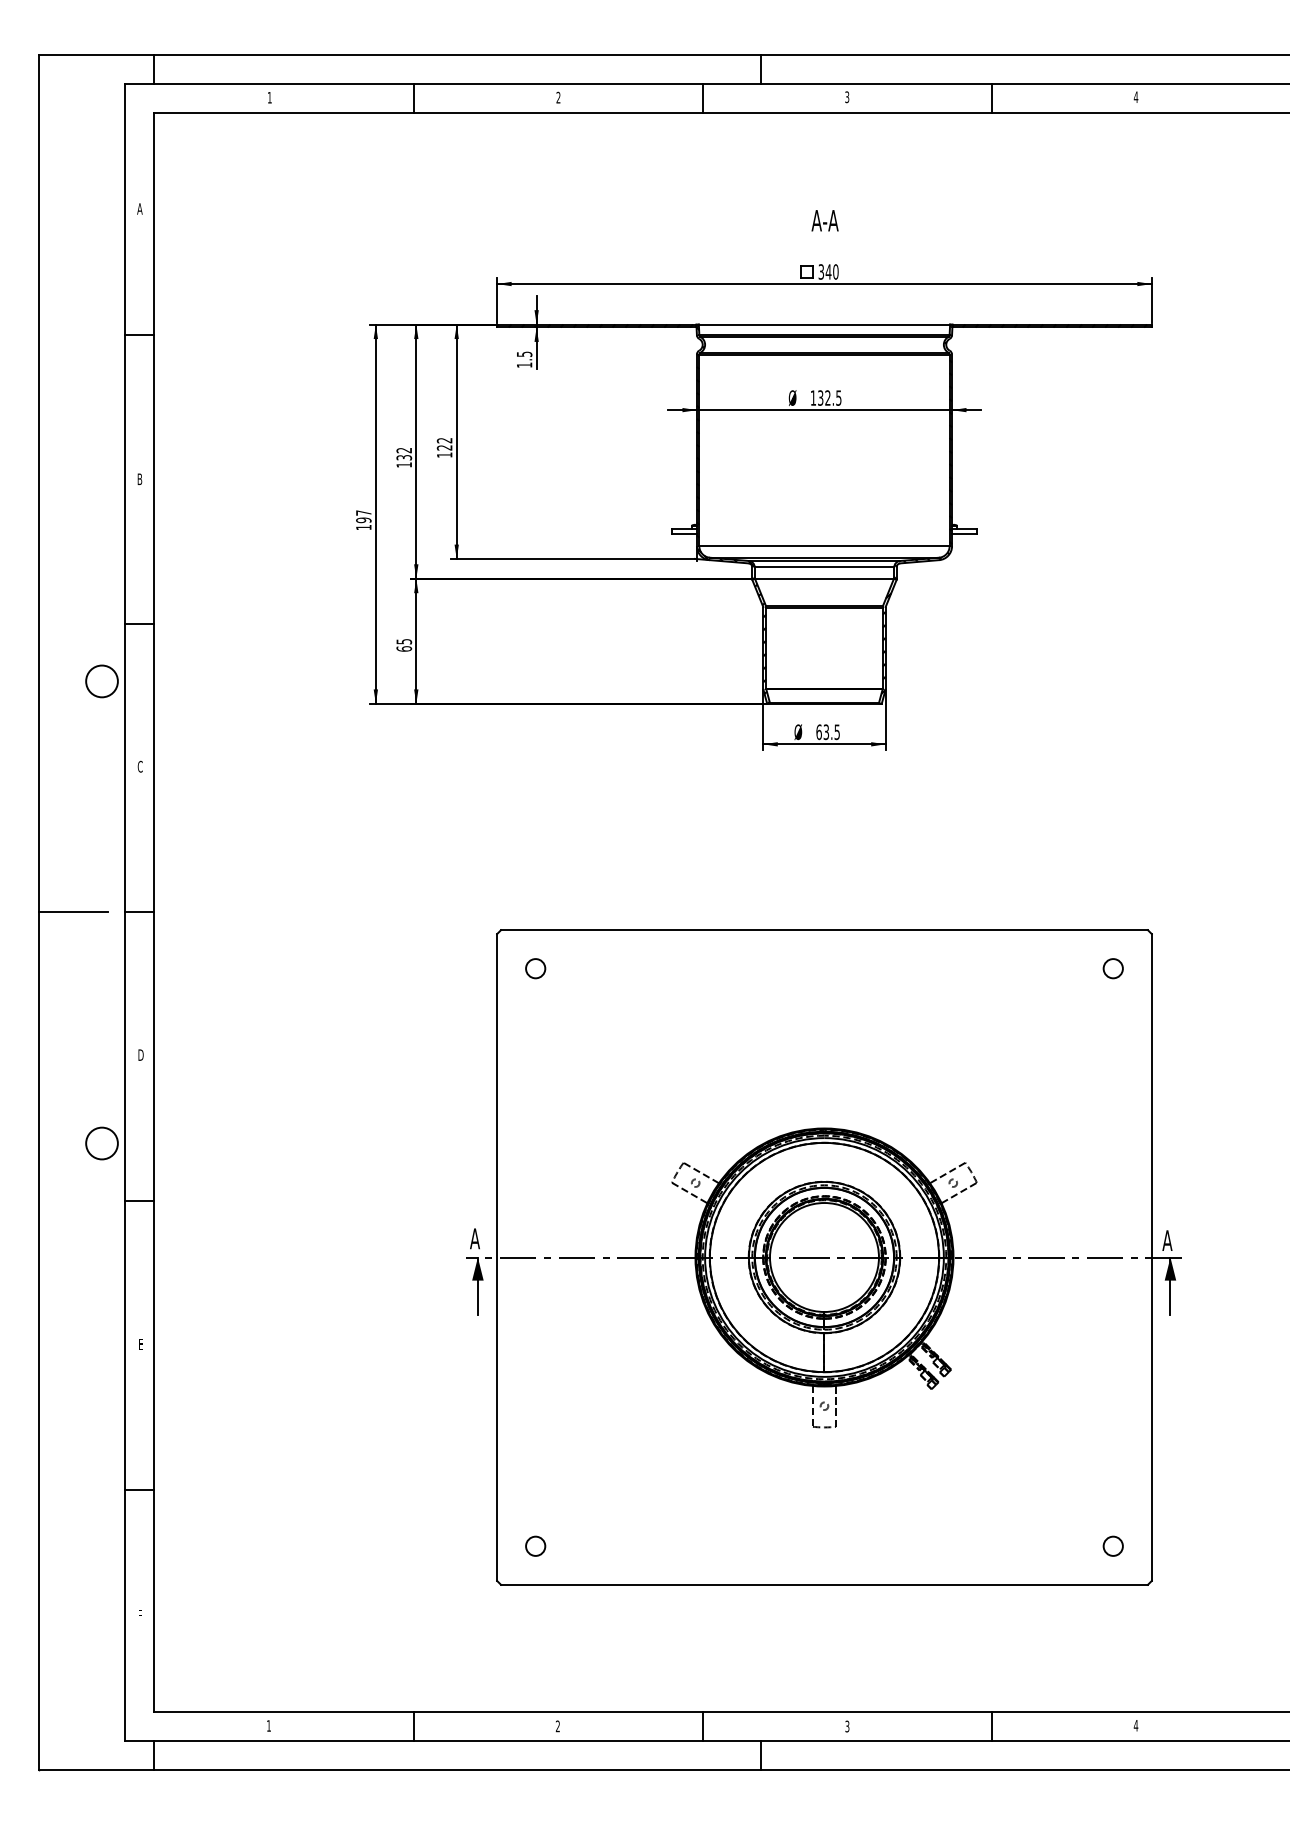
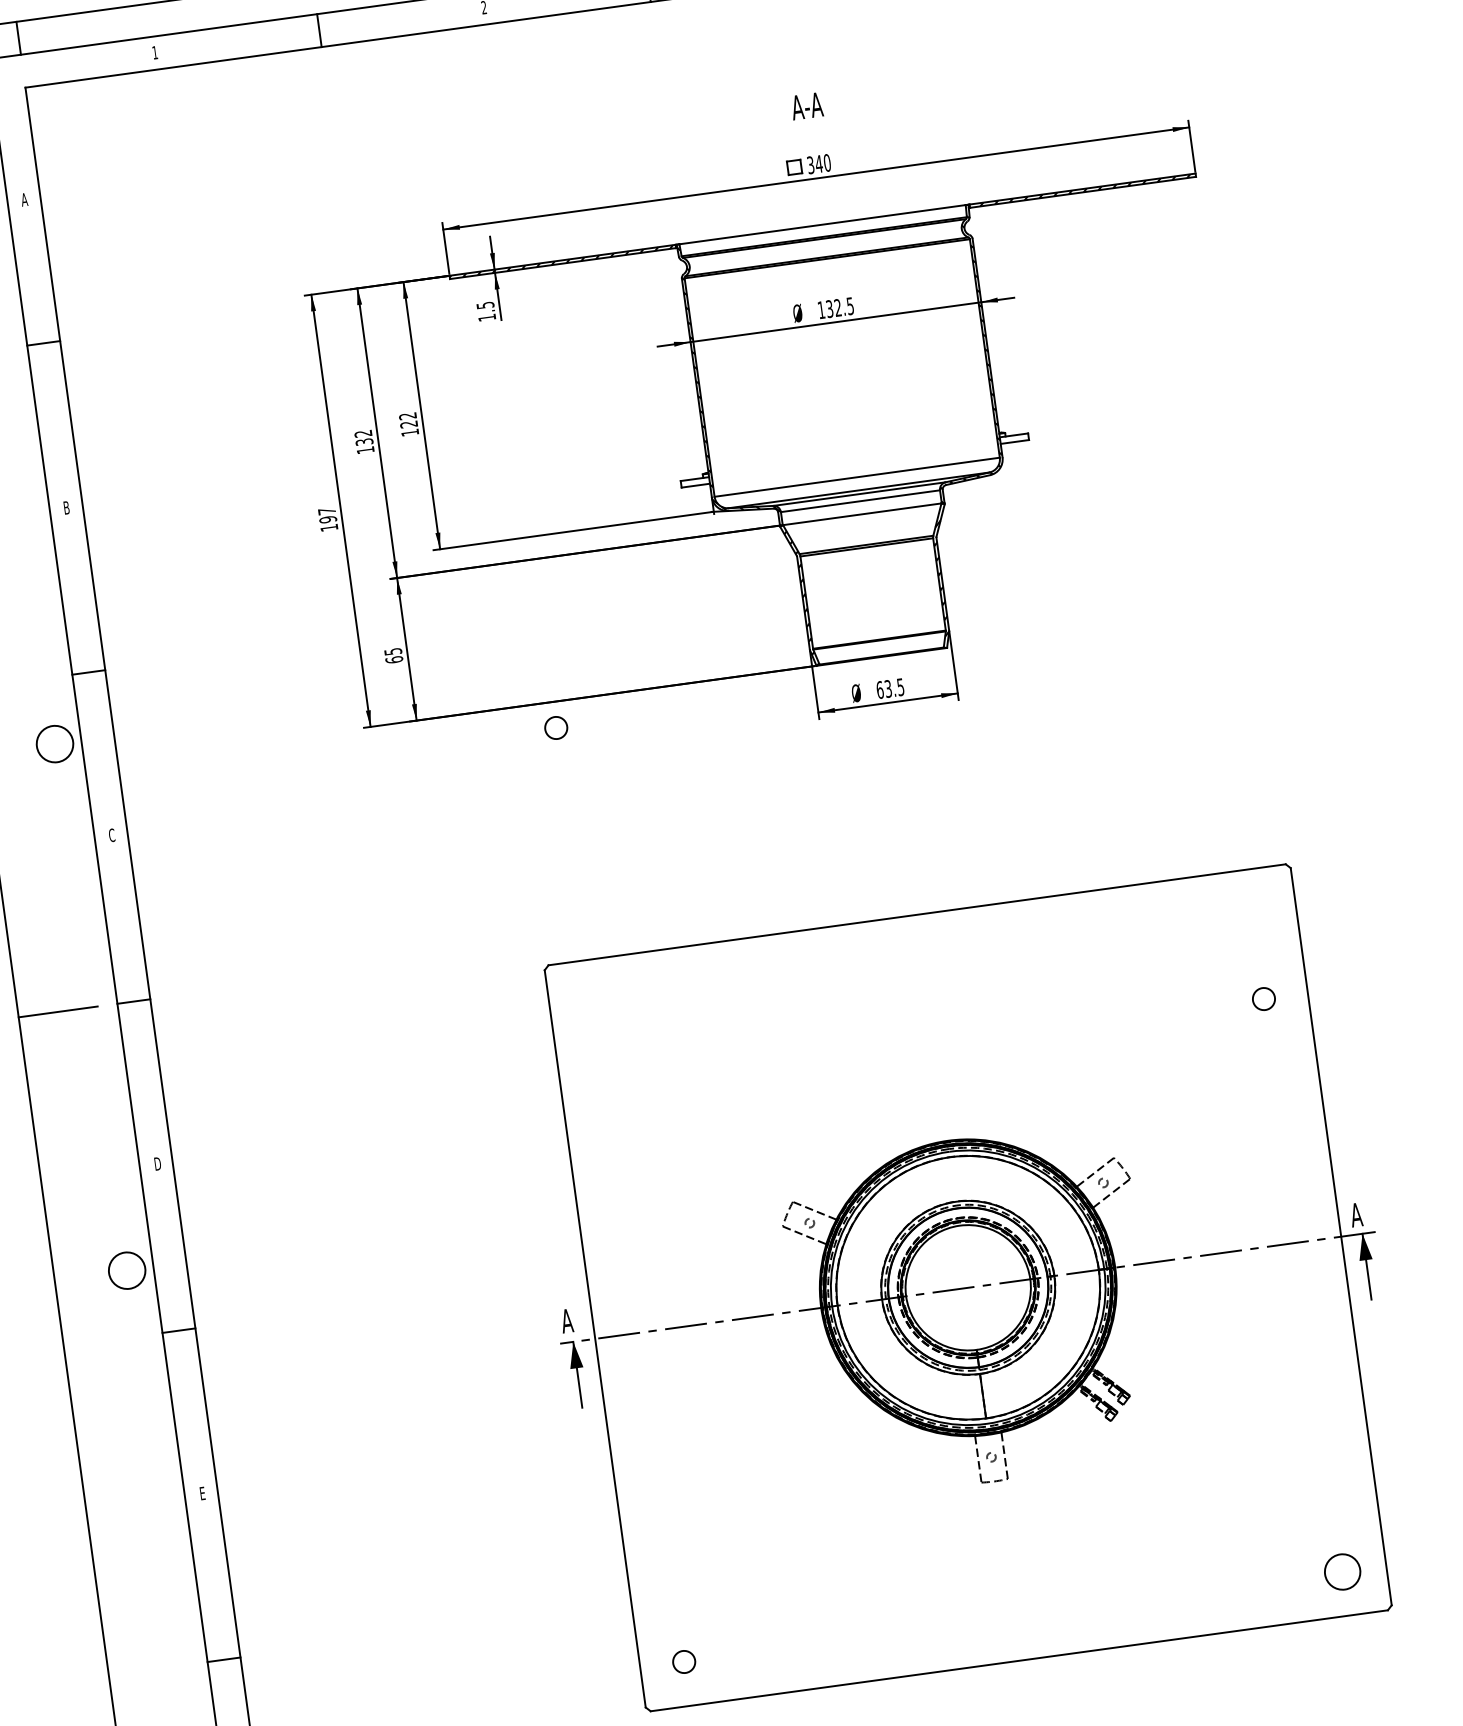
circle: (535, 968) -> (556, 727), moved
circle: (1112, 968) -> (1263, 998), moved
circle: (1112, 1545) -> (1341, 1571), size x1.6

